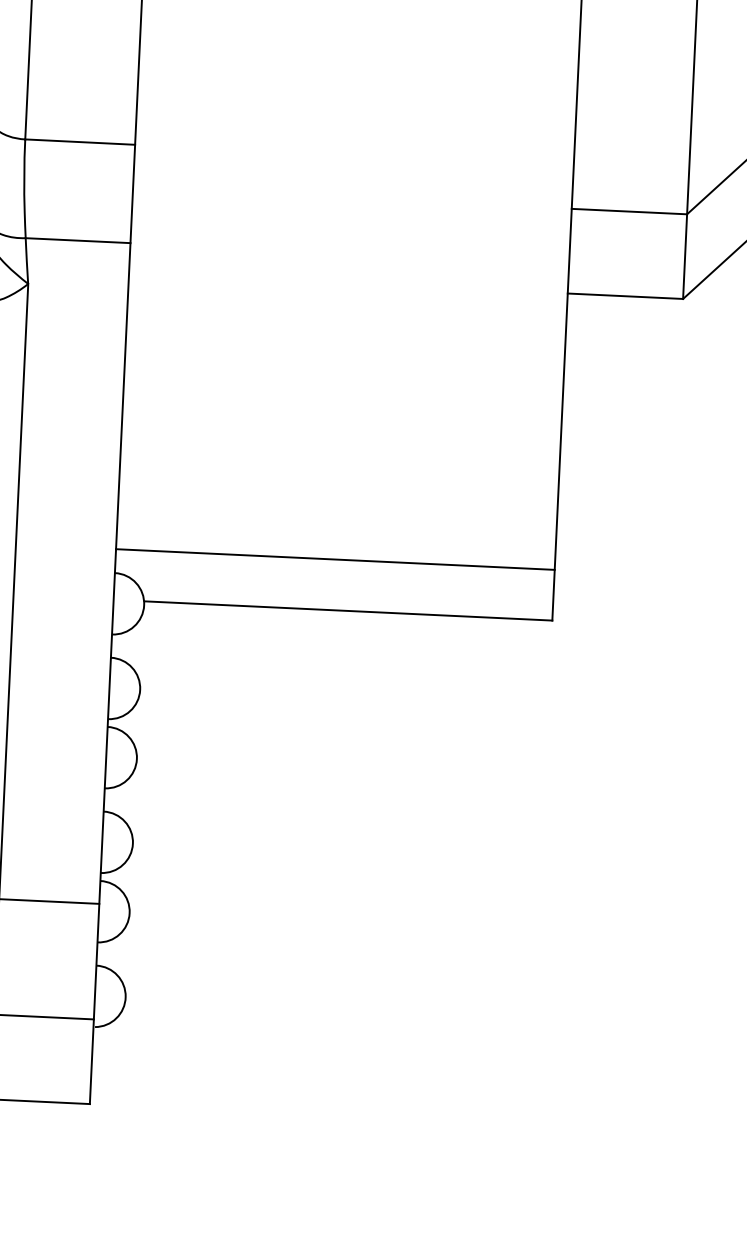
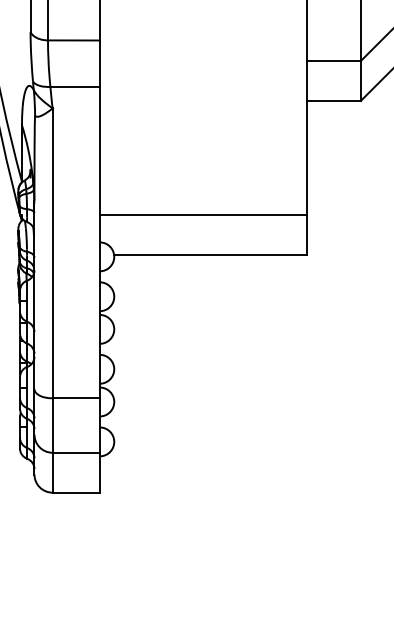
line: (333, 560) -> (202, 215), moved

